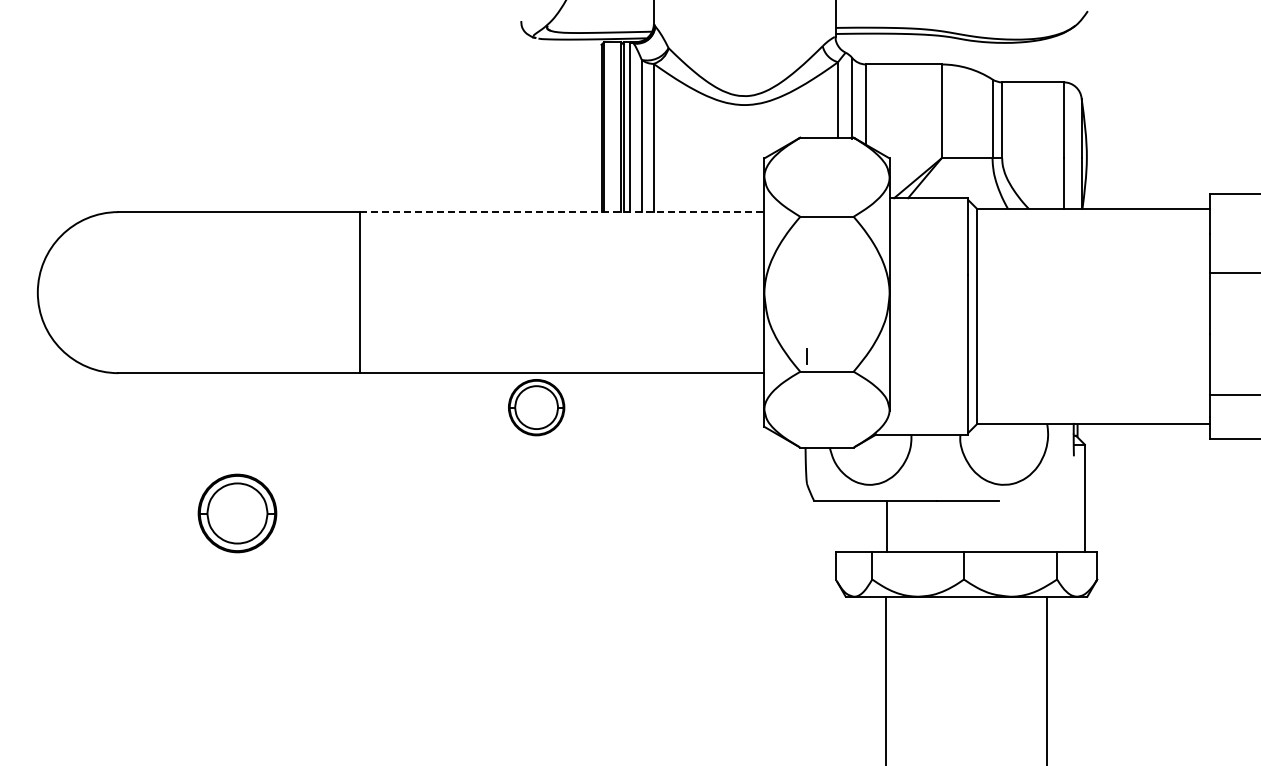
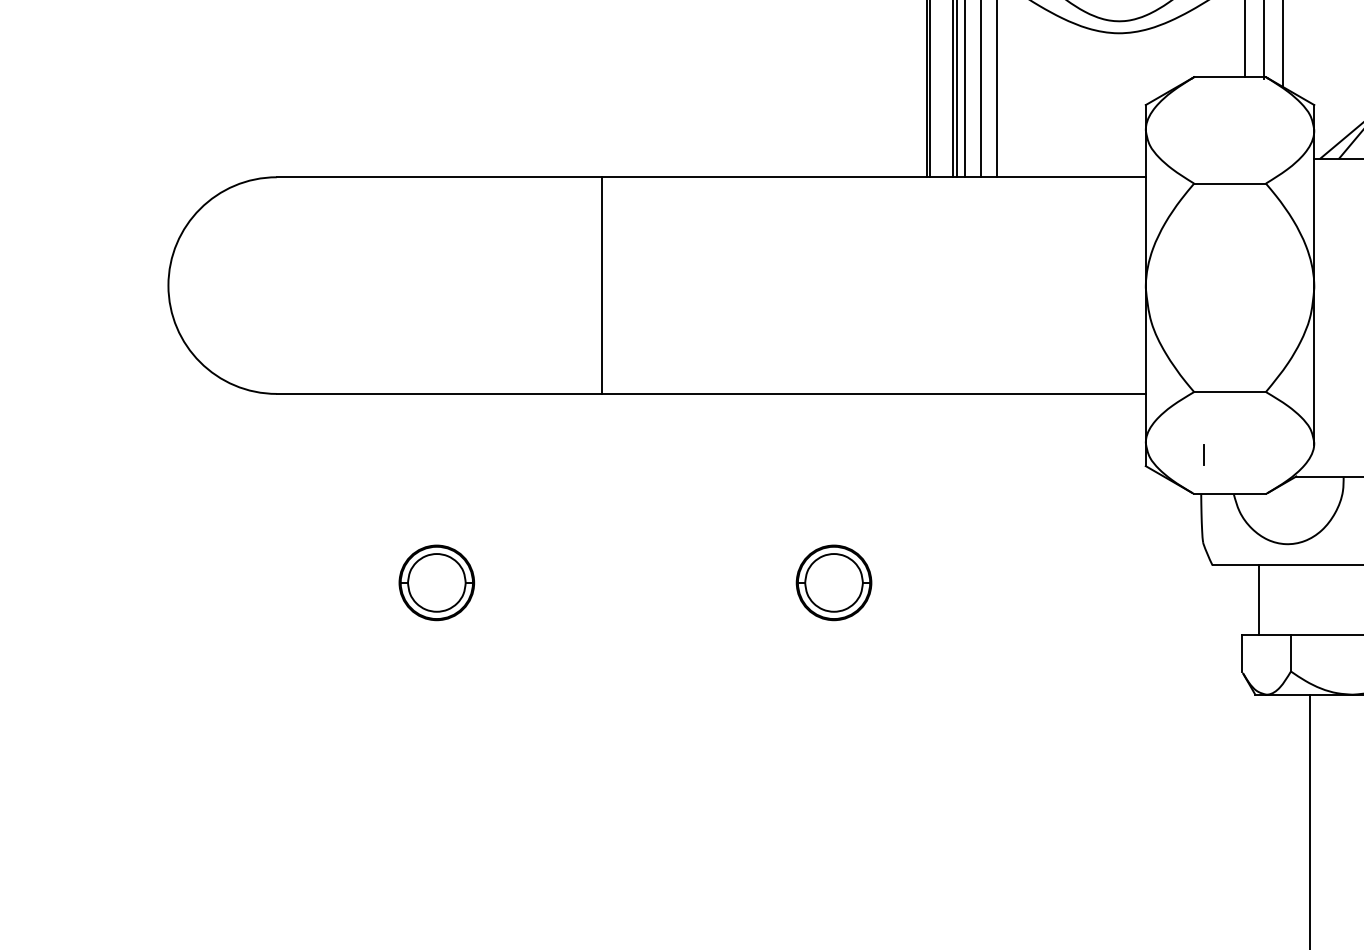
line: (562, 212) -> (874, 177), dashed -> solid
line: (806, 356) -> (1202, 454), moved
part: (536, 407) -> (833, 582), moved
part: (236, 513) -> (435, 582), size x0.71
line: (887, 526) -> (1258, 600), moved

